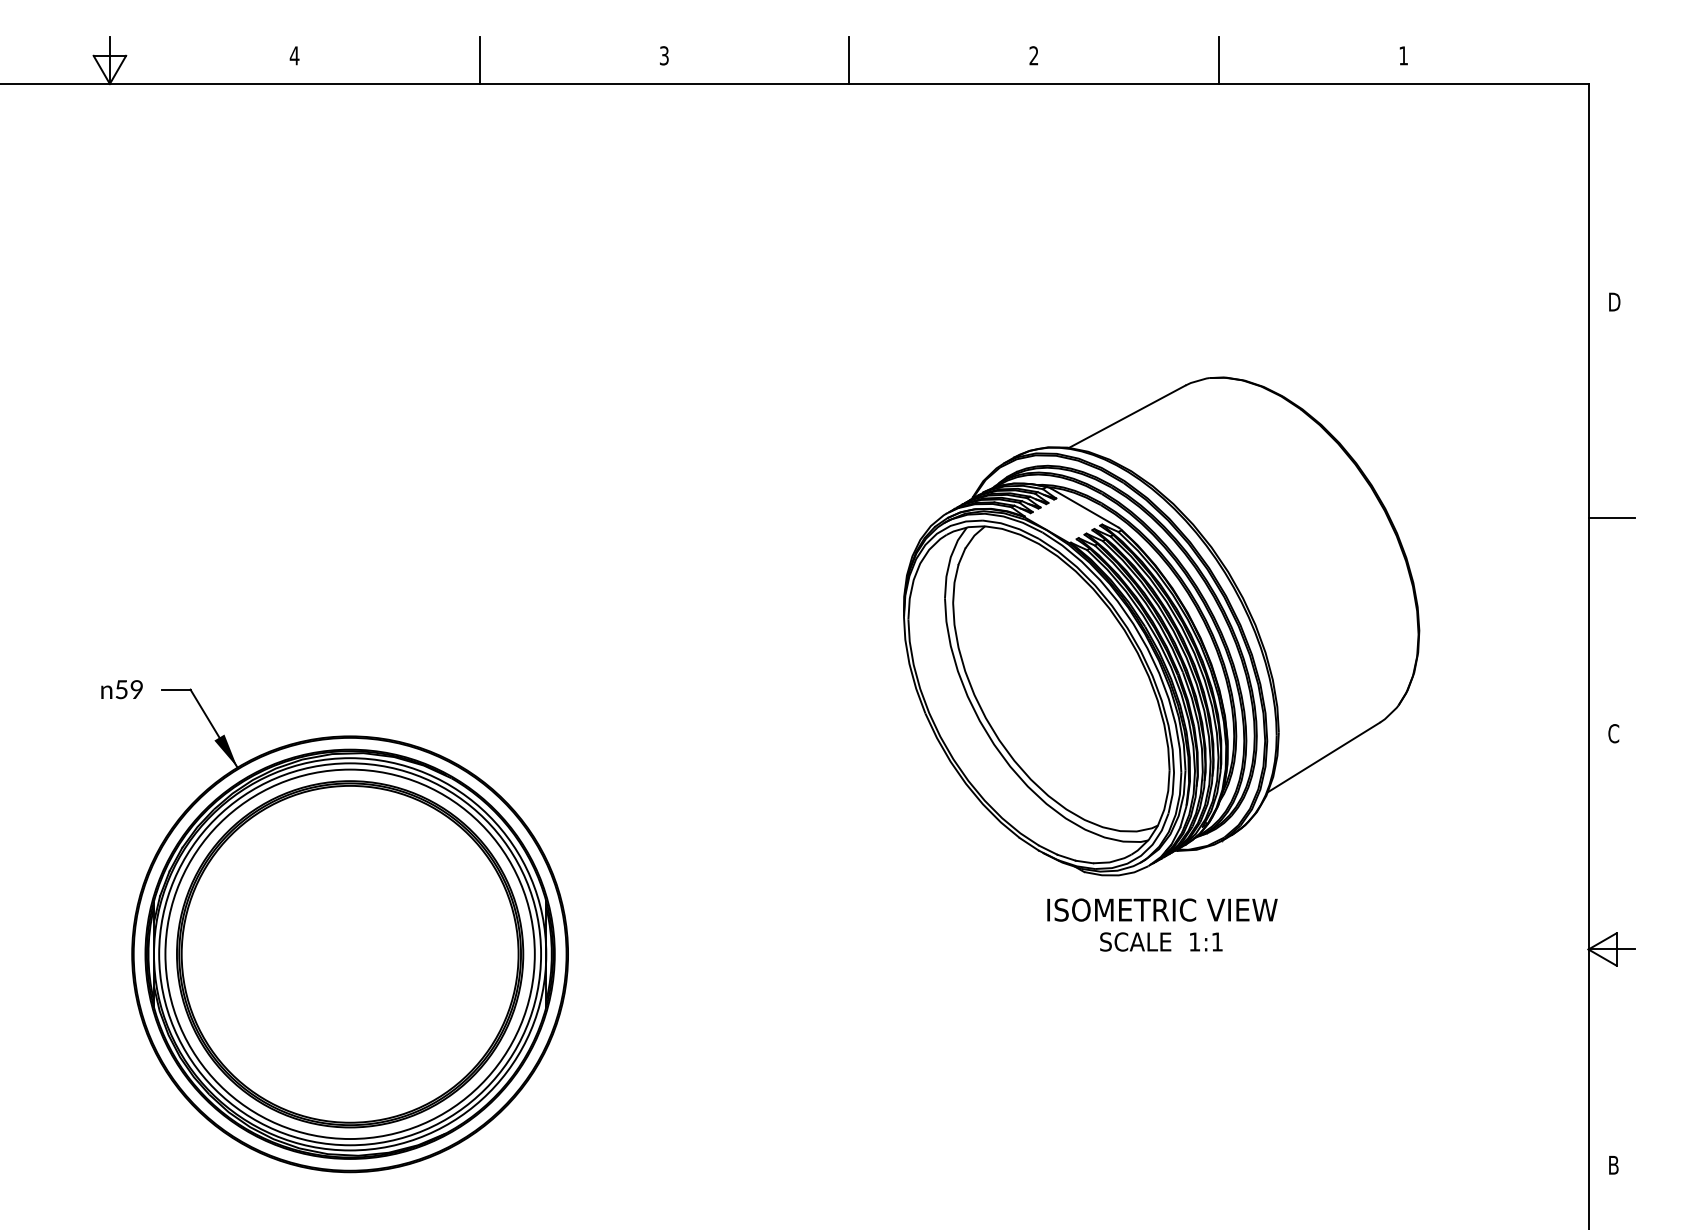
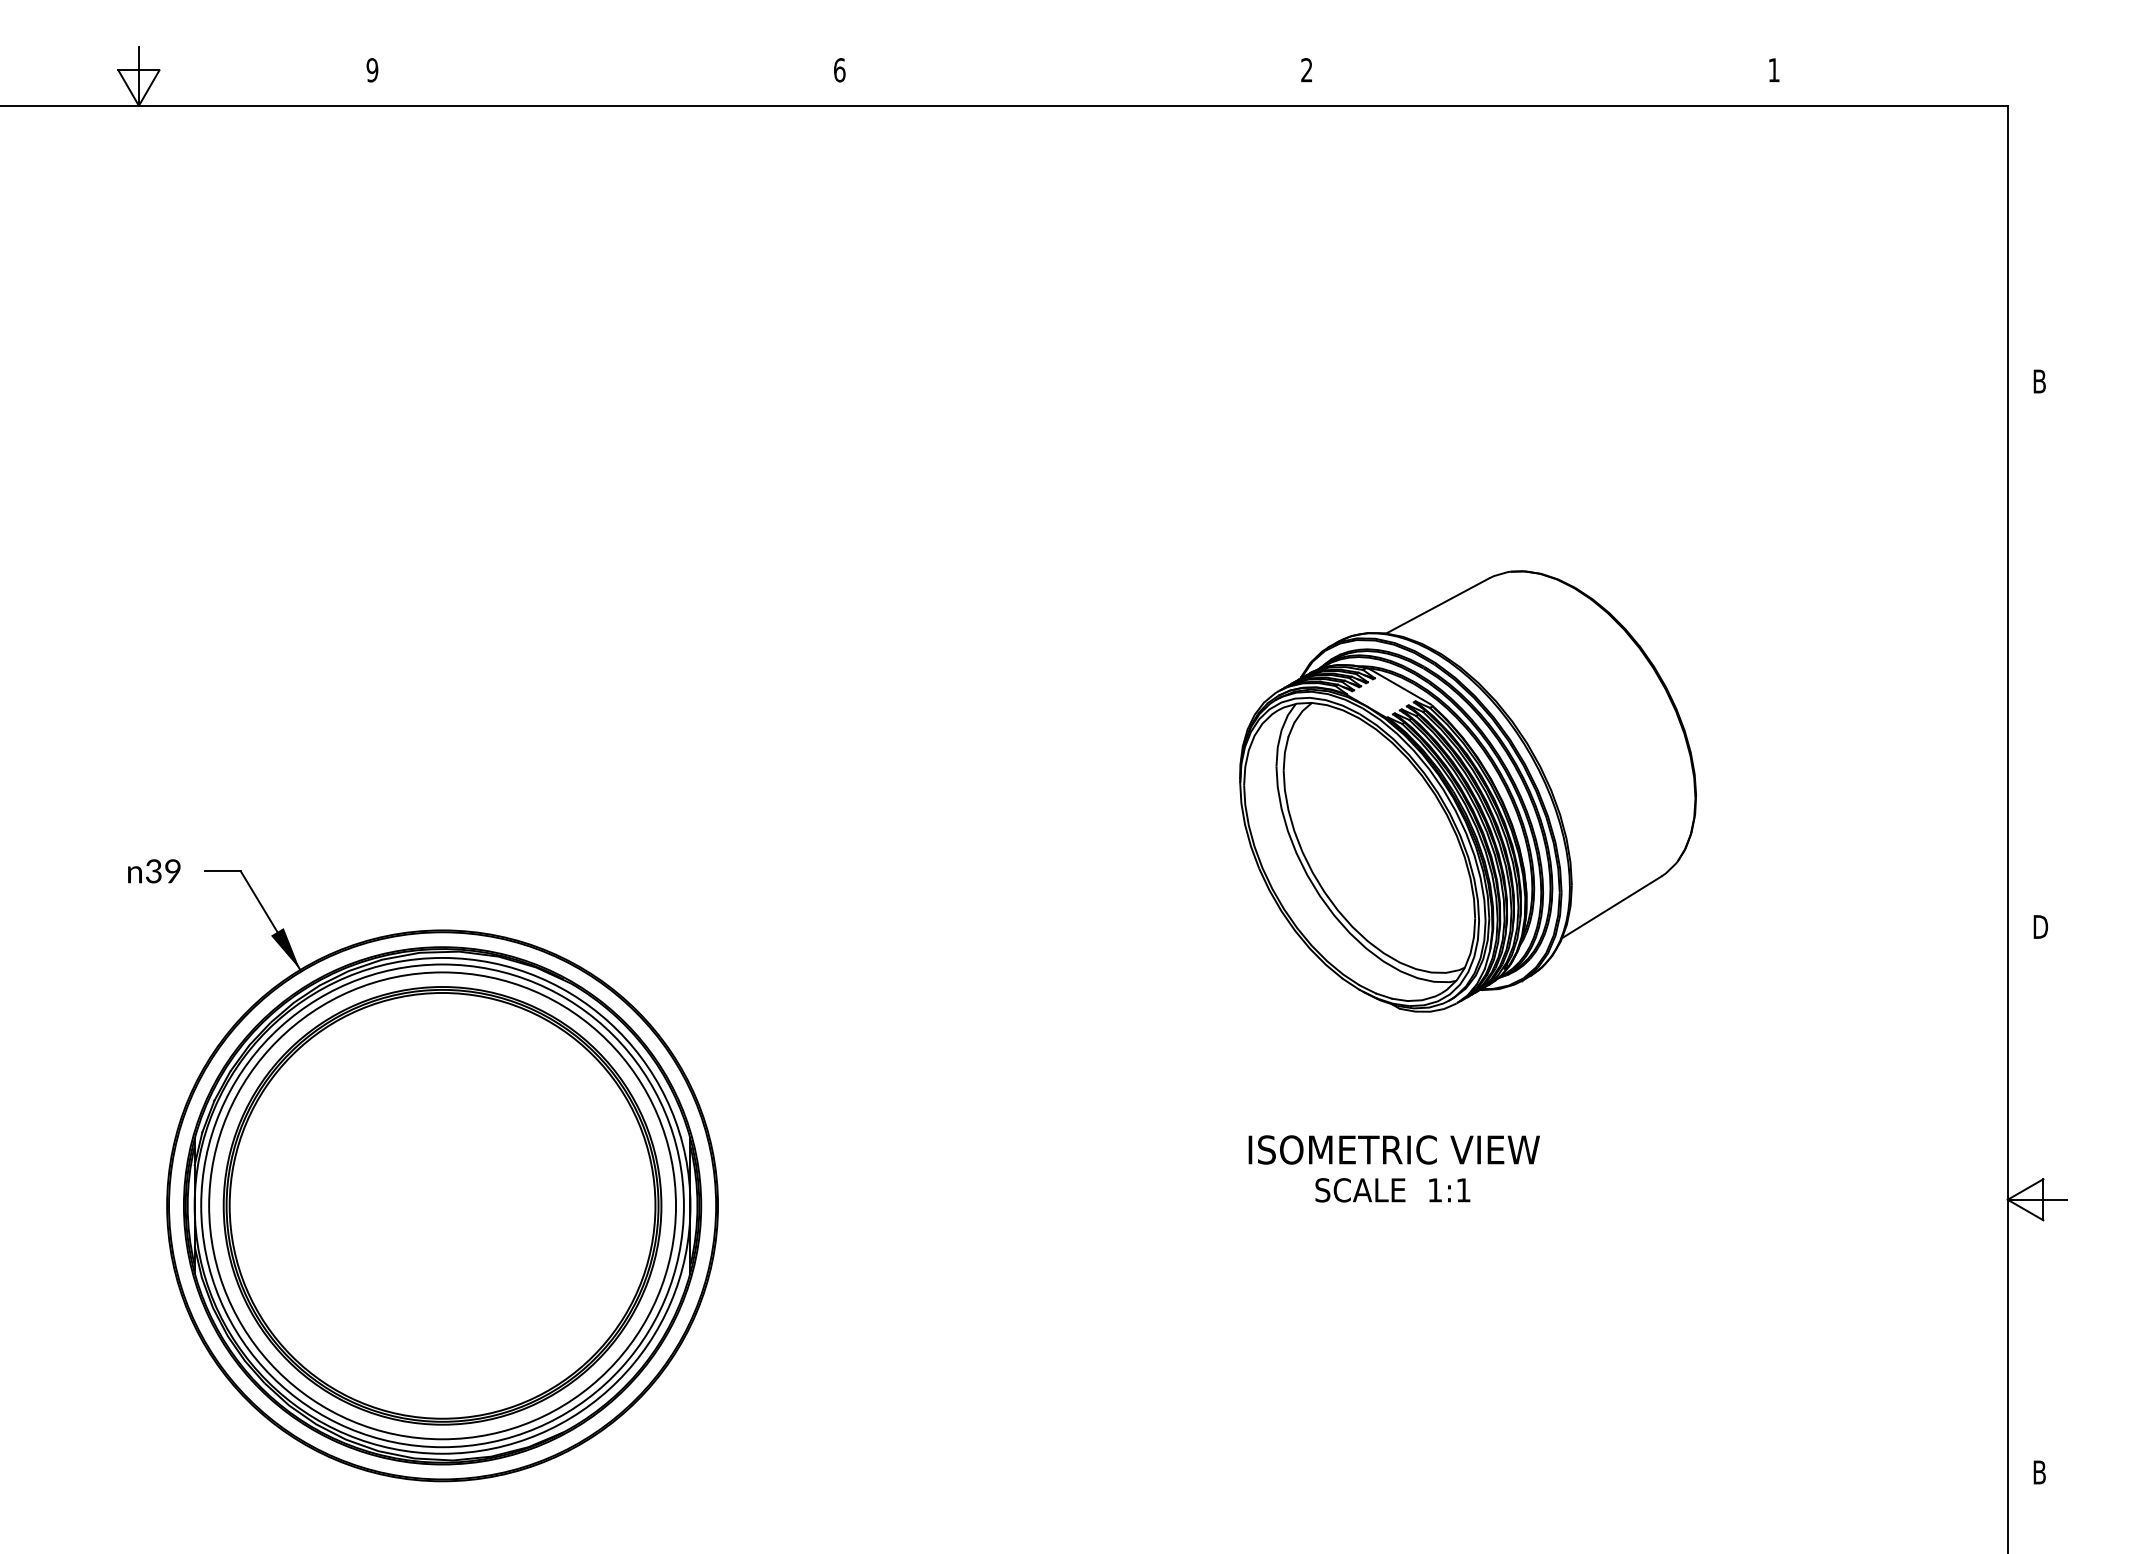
text: (294, 56) -> (372, 70), 4 -> 9
text: (664, 56) -> (839, 70), 3 -> 6
line: (479, 59) -> (606, 75), removed
line: (849, 59) -> (1073, 75), removed
line: (1218, 59) -> (1540, 75), removed
text: (1616, 302) -> (2042, 381), D -> B
line: (1612, 518) -> (2037, 654), removed
part: (1161, 626) -> (1467, 791), size x0.7
text: (121, 689) -> (153, 871), 59 -> 39
text: (1614, 733) -> (2040, 926), C -> D
text: (1161, 924) -> (1393, 1168), moved

